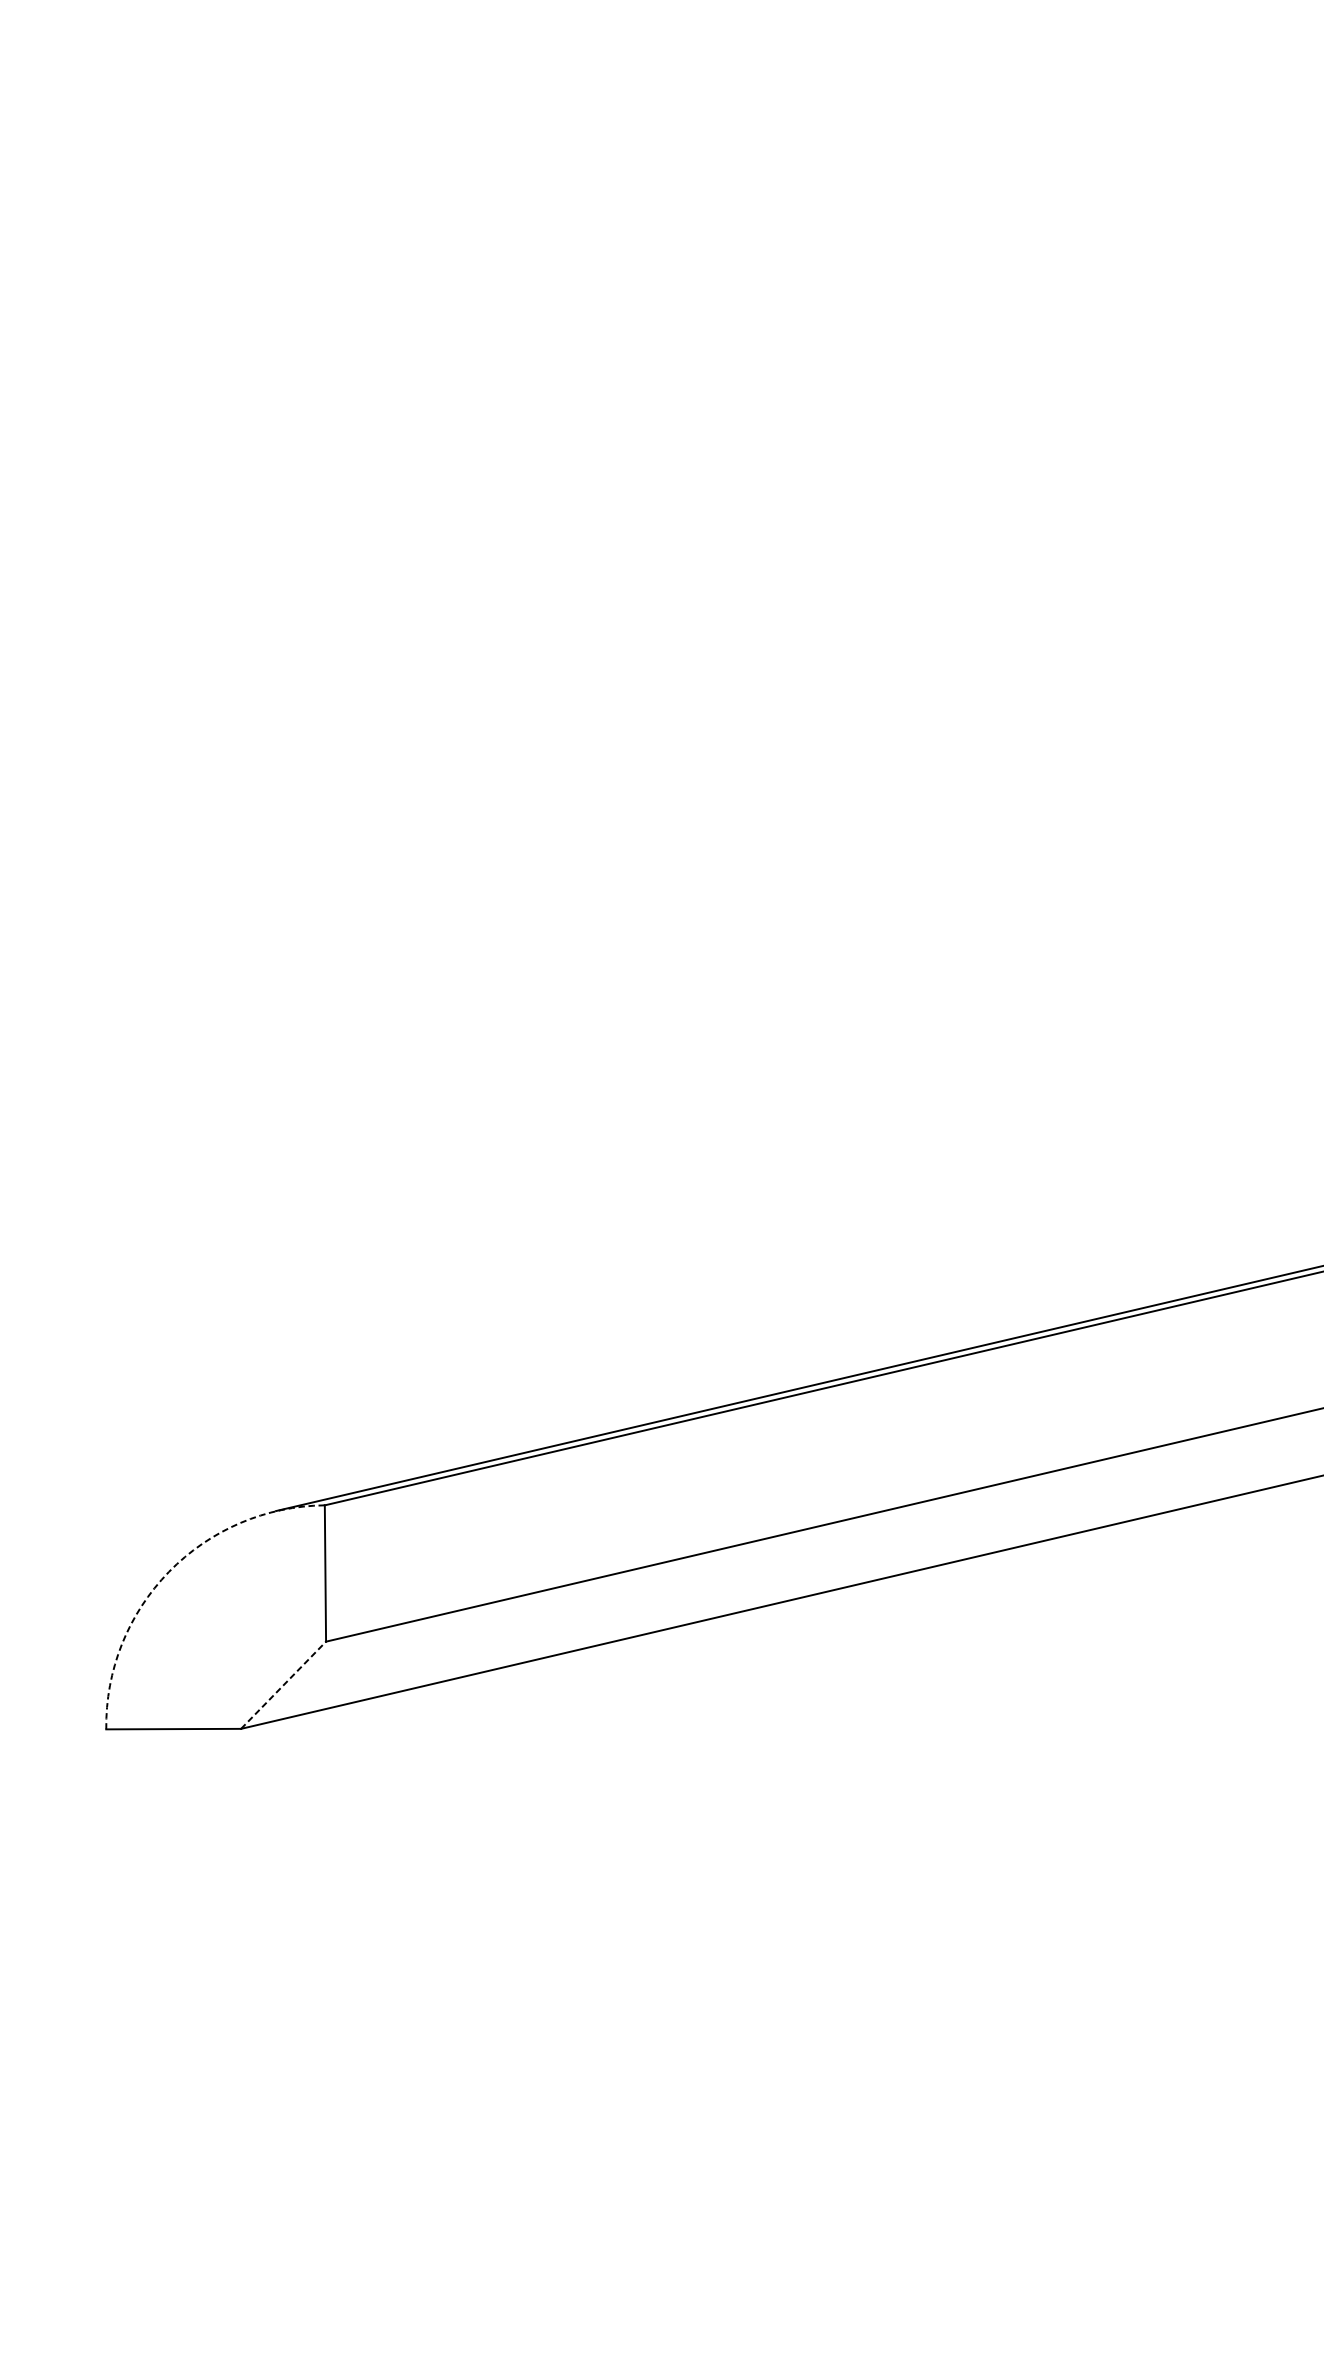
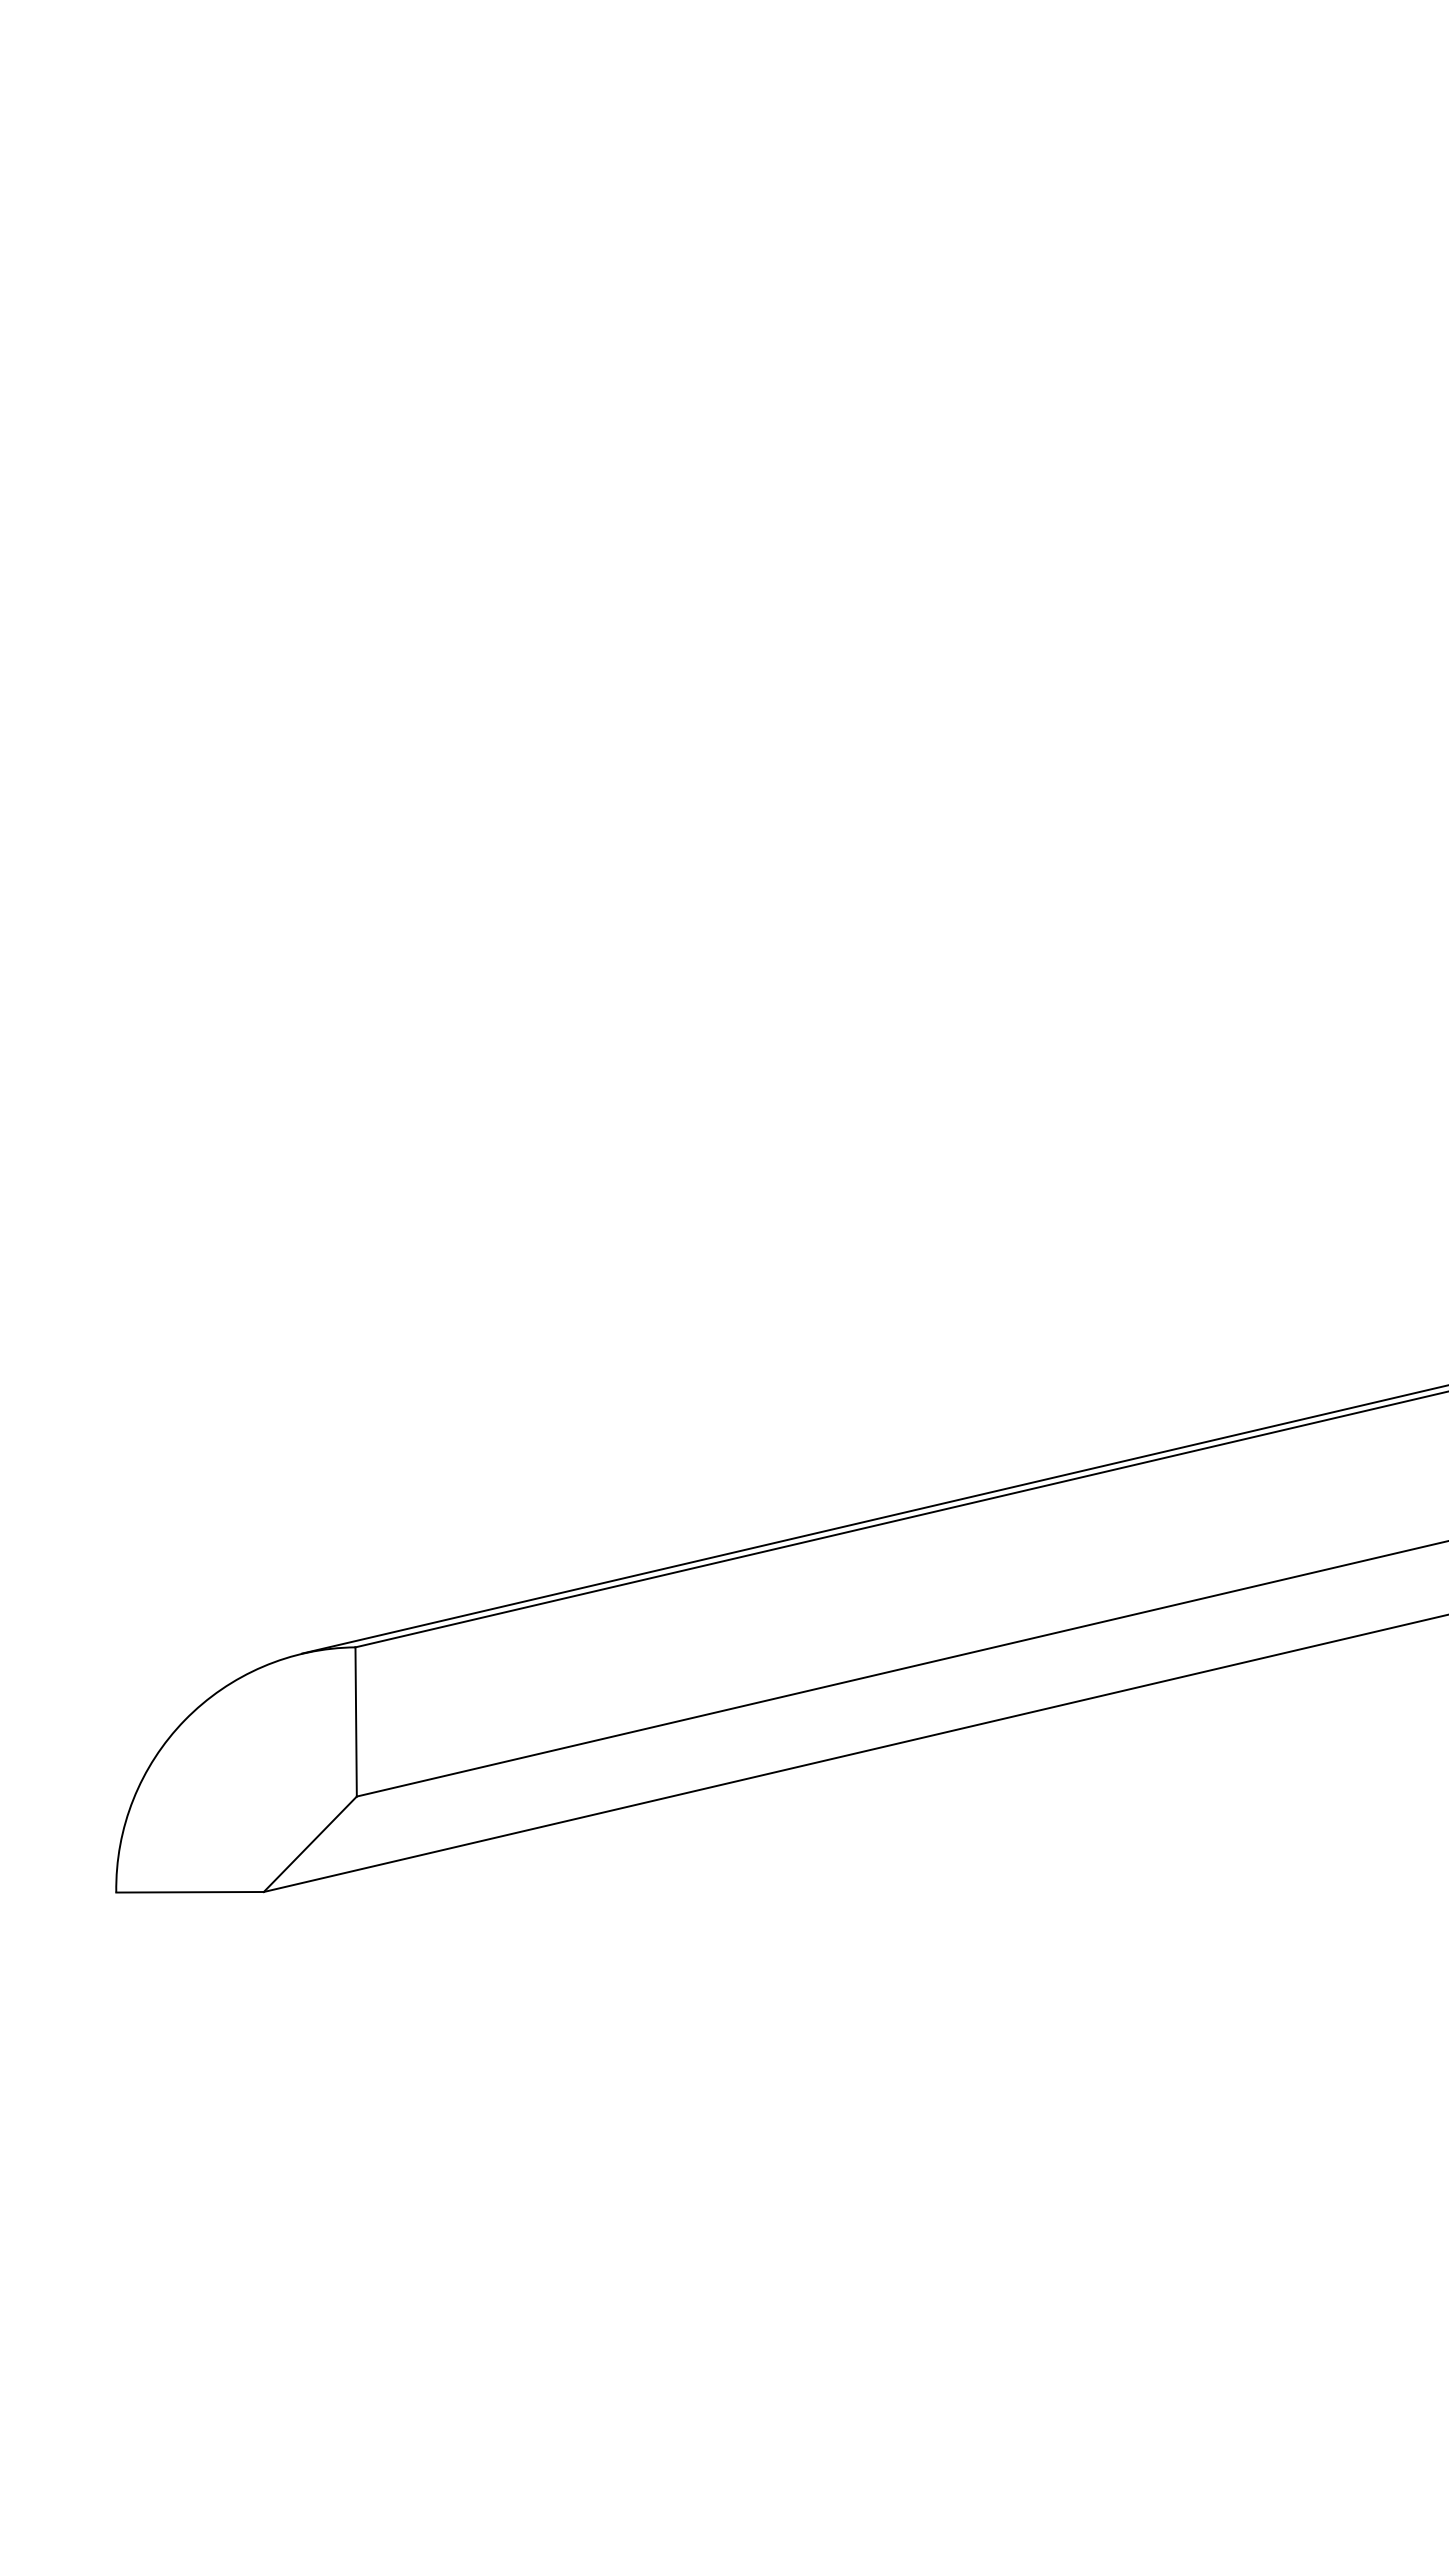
arc: (168, 1572) -> (184, 1720), dashed -> solid
line: (283, 1685) -> (310, 1844), dashed -> solid

